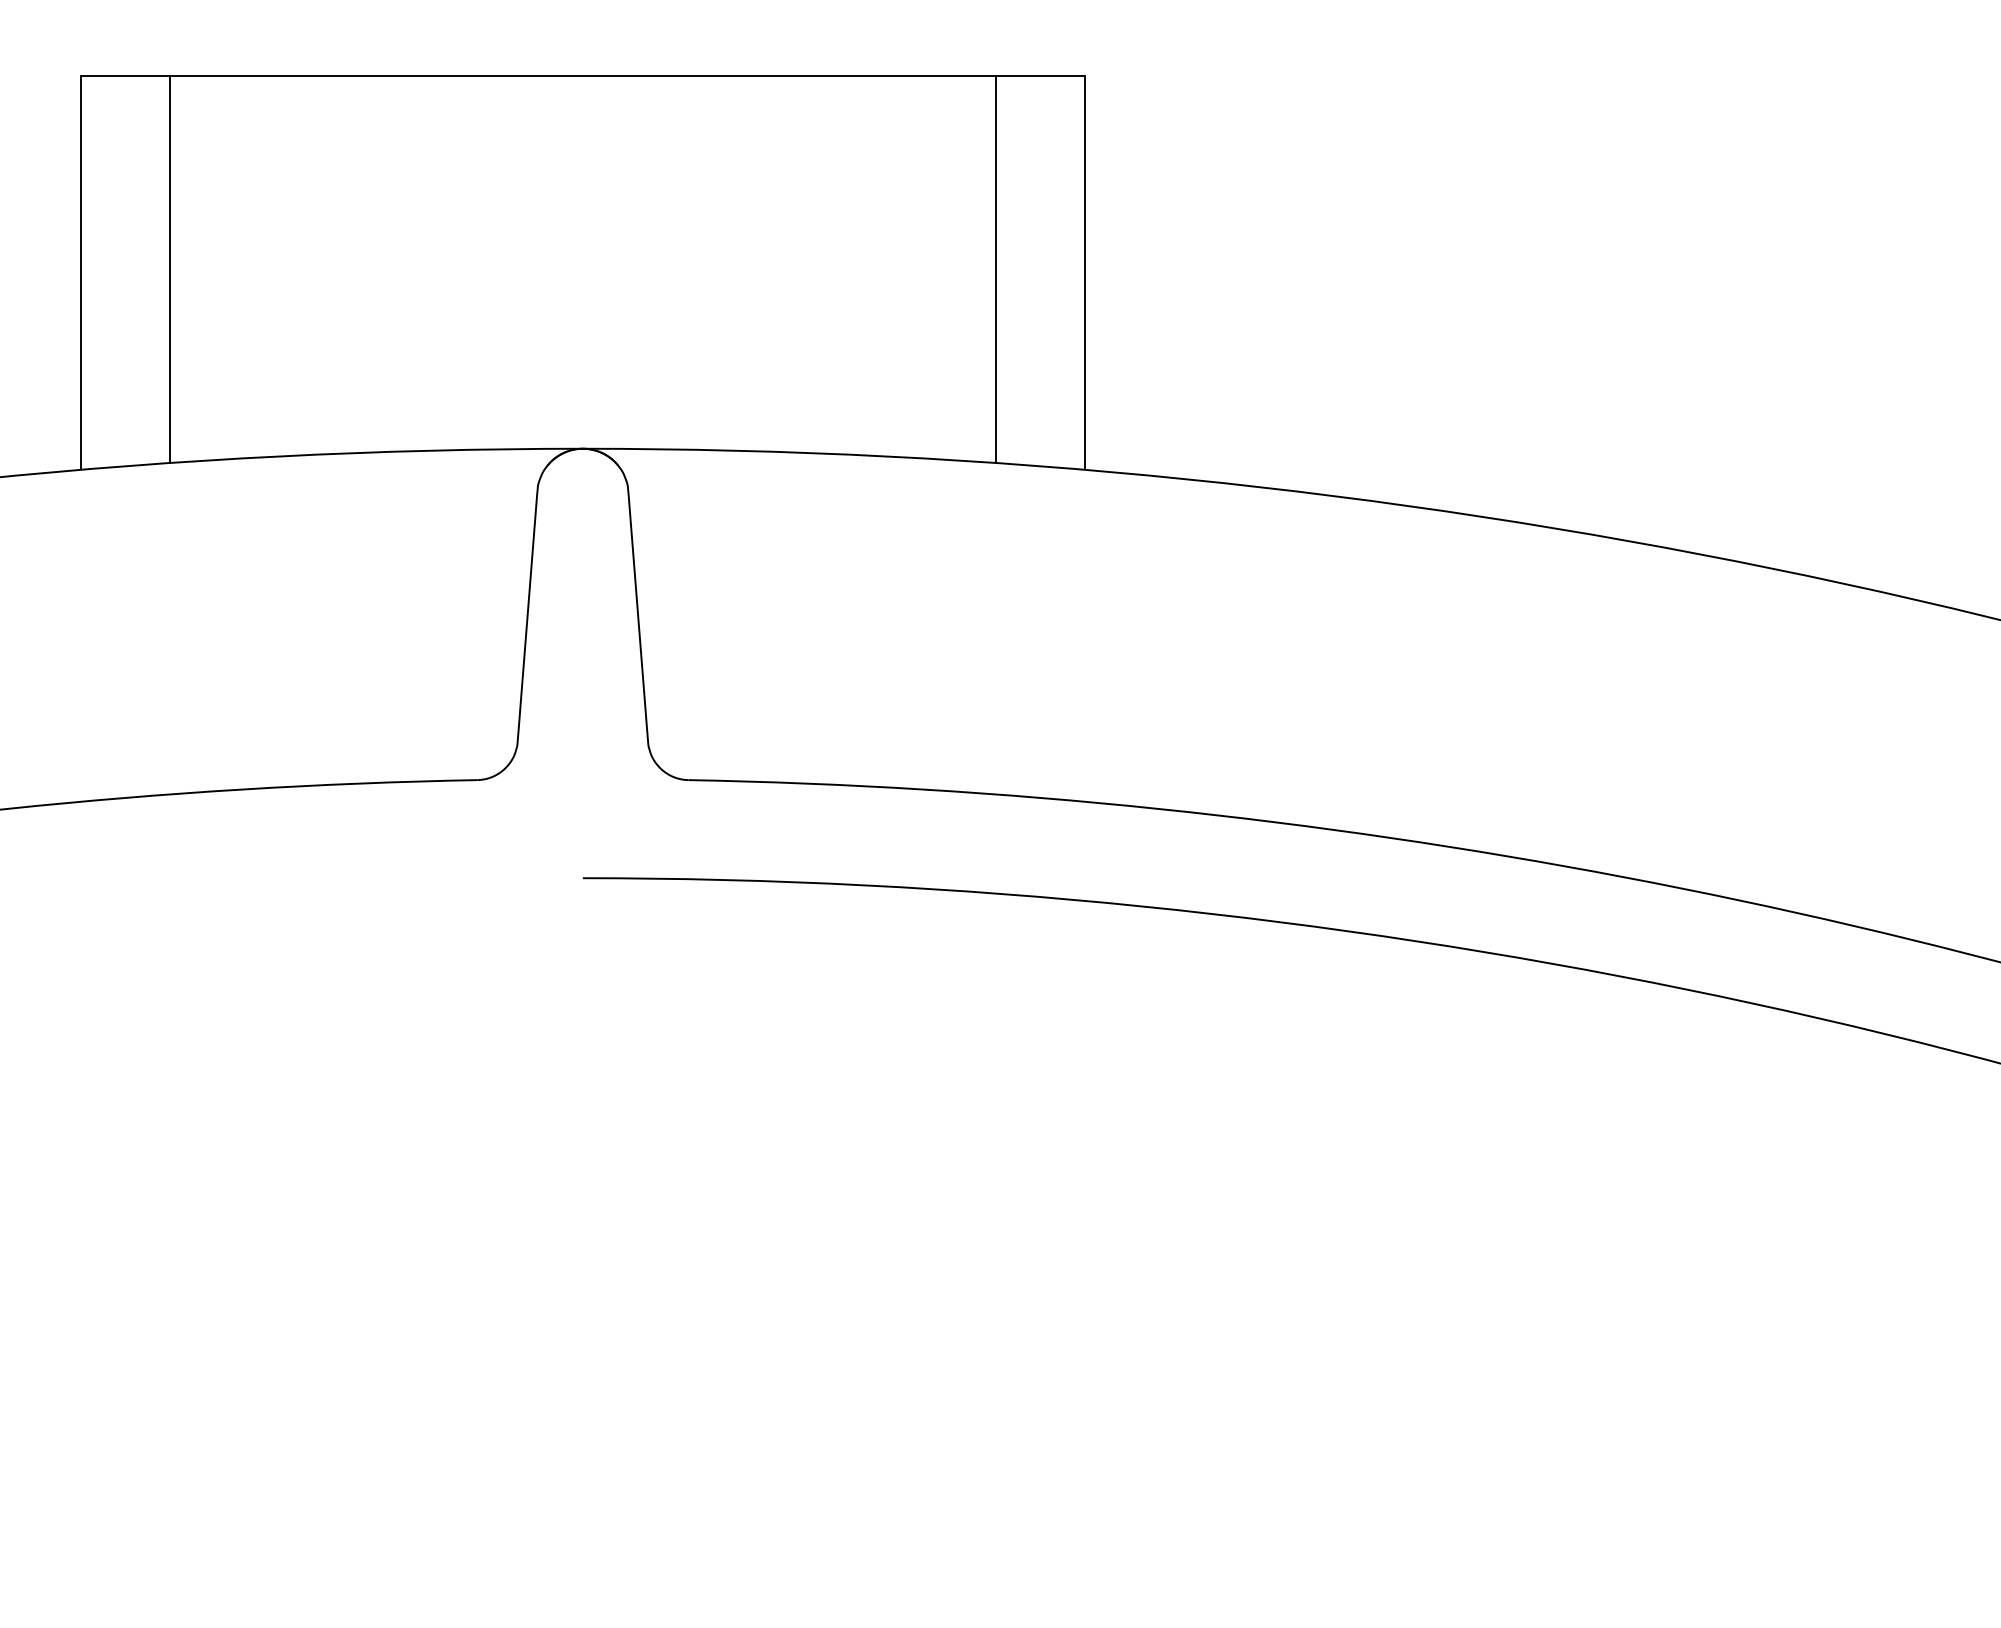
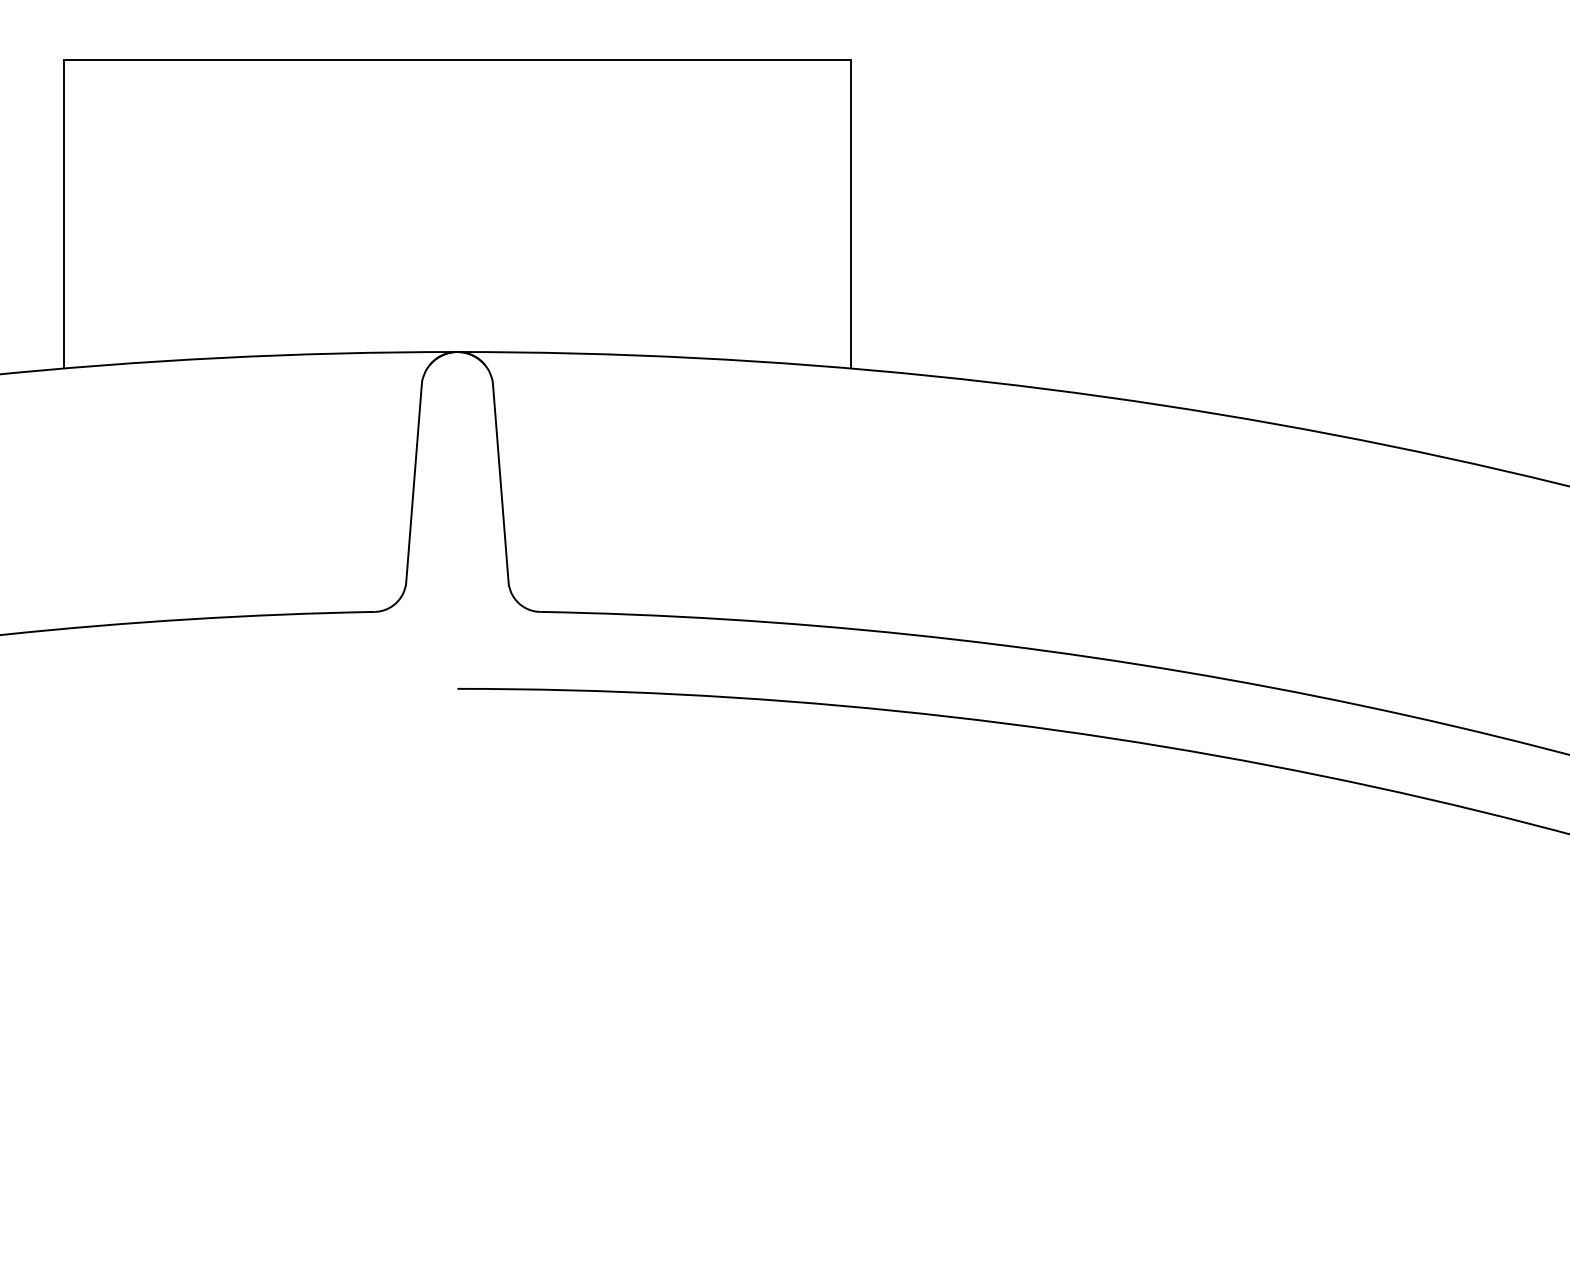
line: (169, 269) -> (133, 211), removed
line: (995, 269) -> (781, 211), removed

